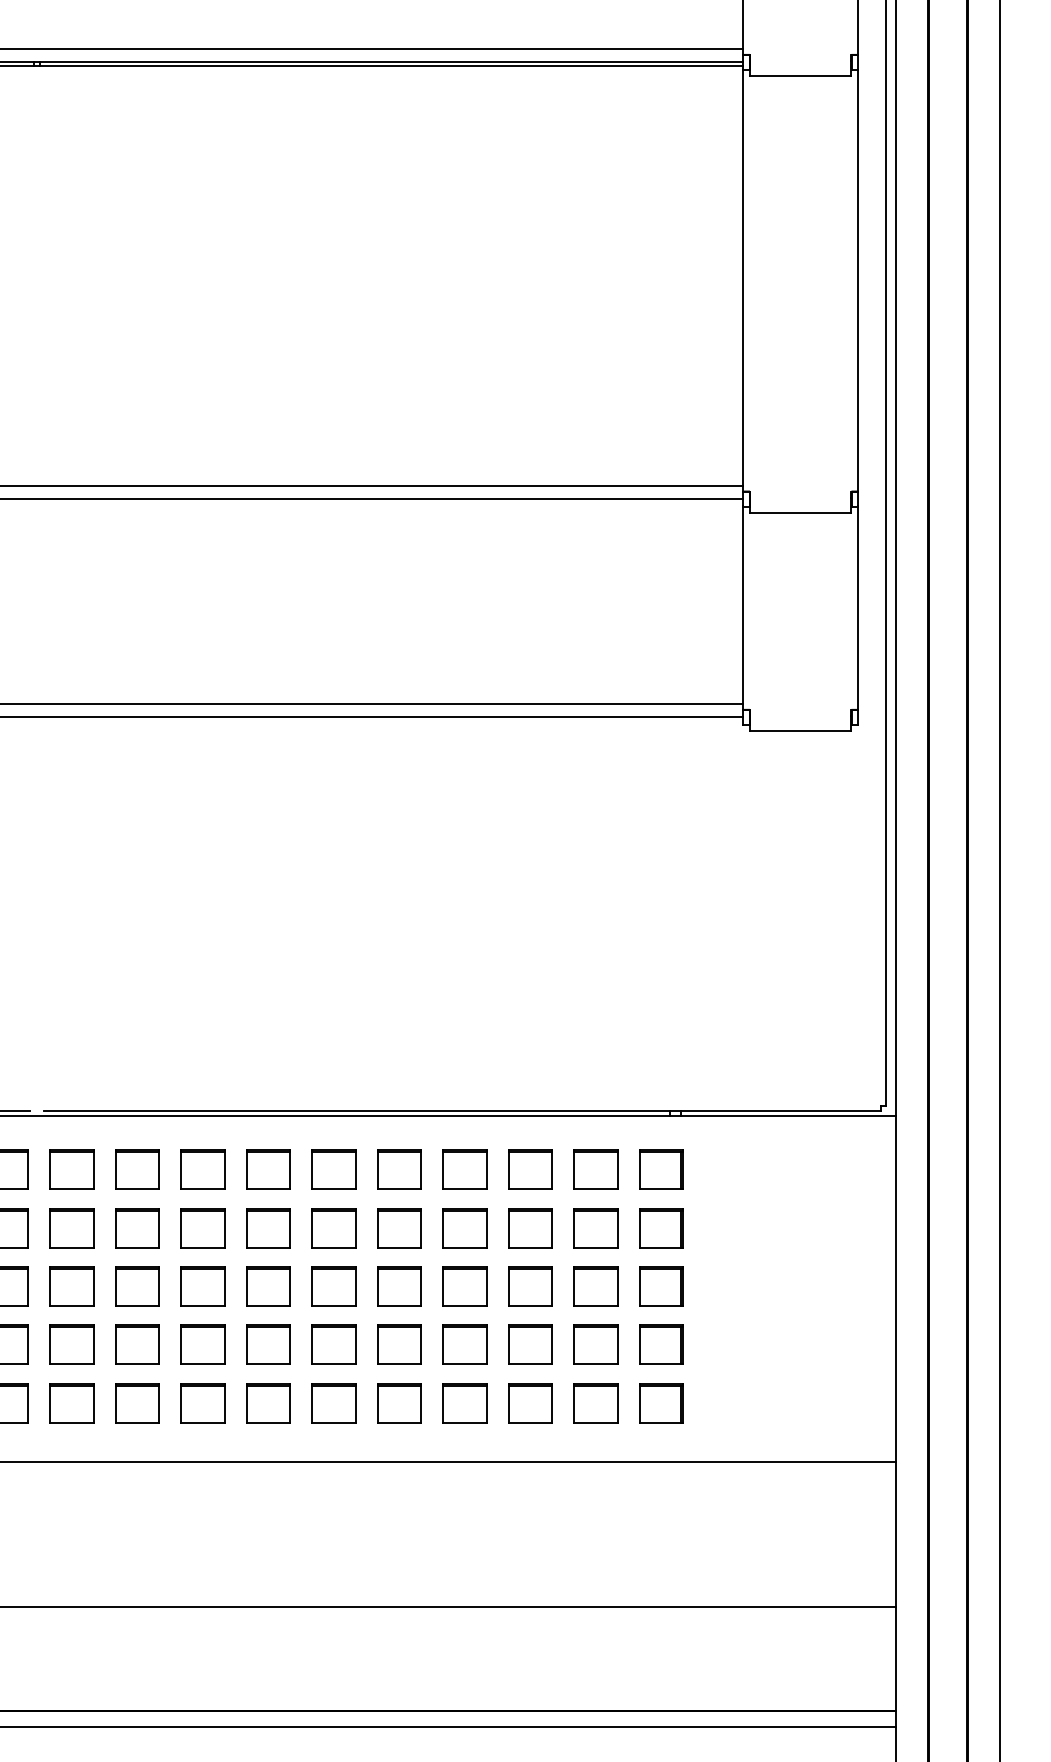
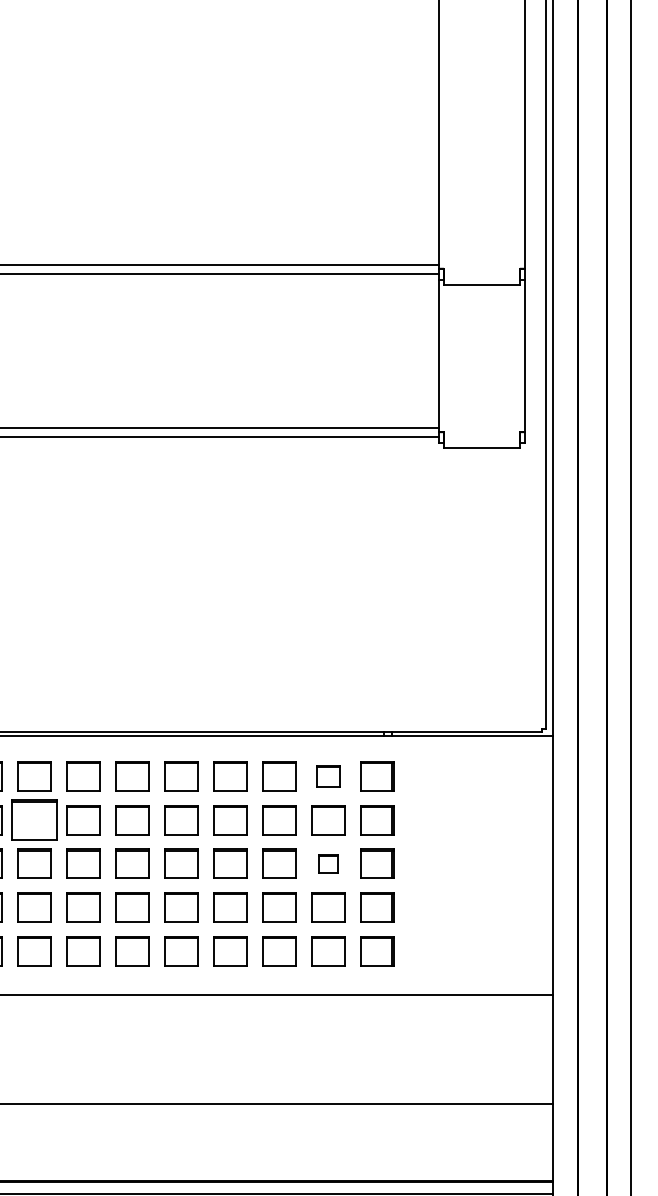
part: (595, 1169) -> (328, 776), size x0.7
part: (202, 1228) -> (34, 820), size x1.4
part: (595, 1286) -> (328, 863), size x0.6

